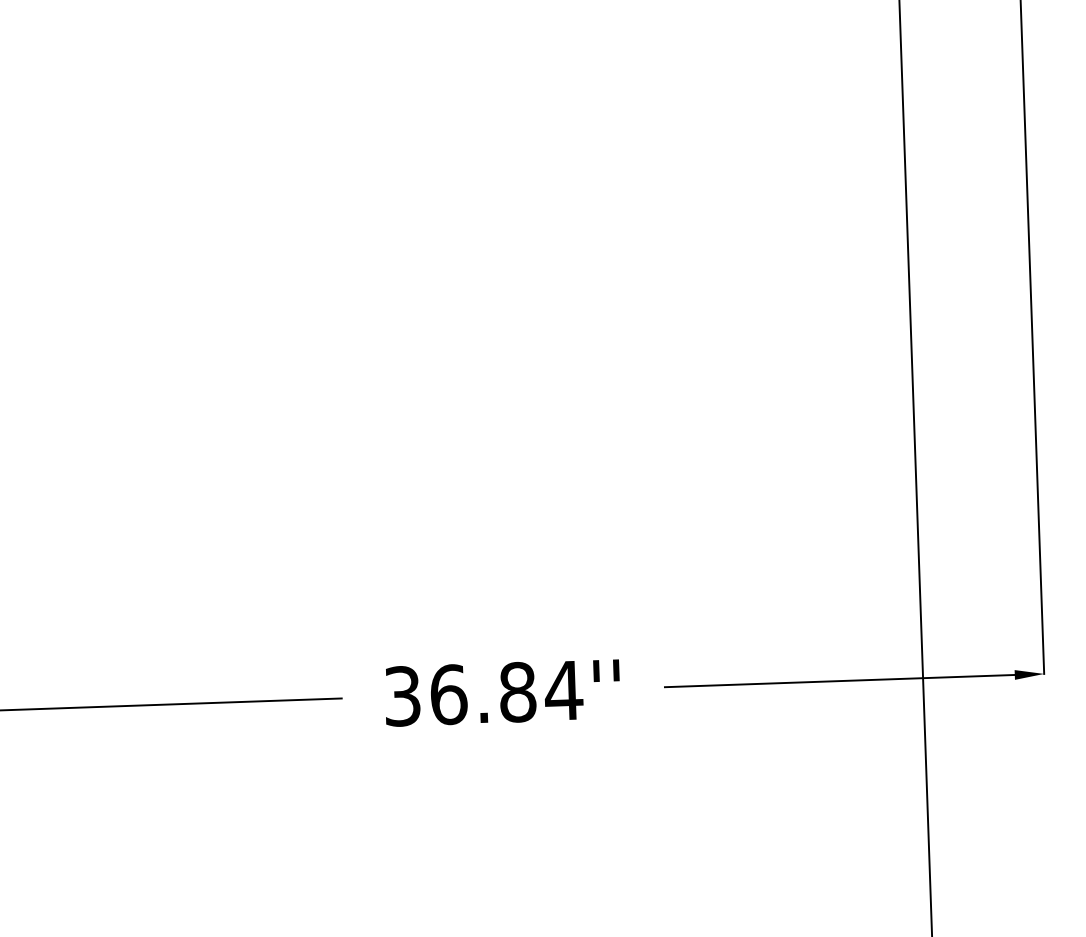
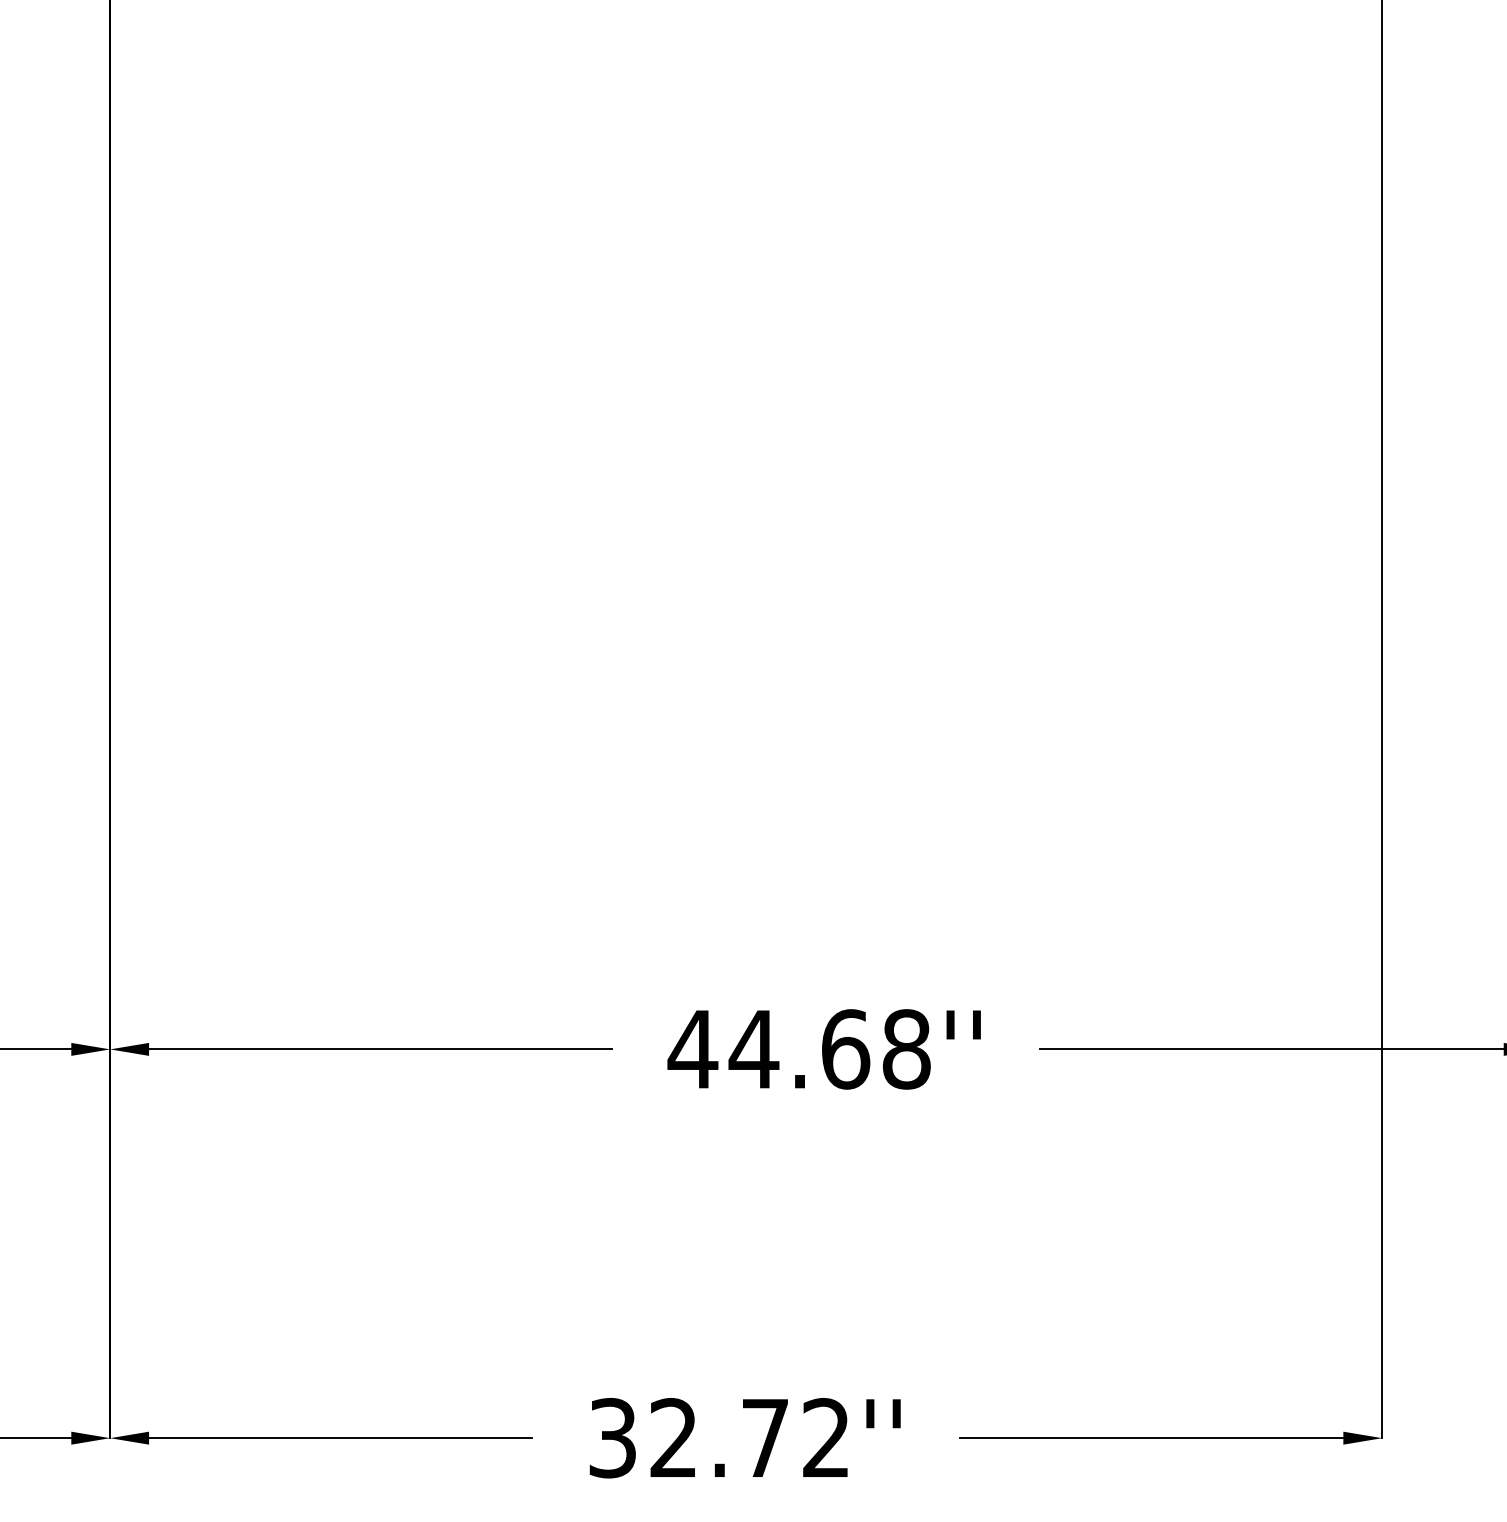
text: (483, 693) -> (799, 1049), 36.84'' -> 44.68''

